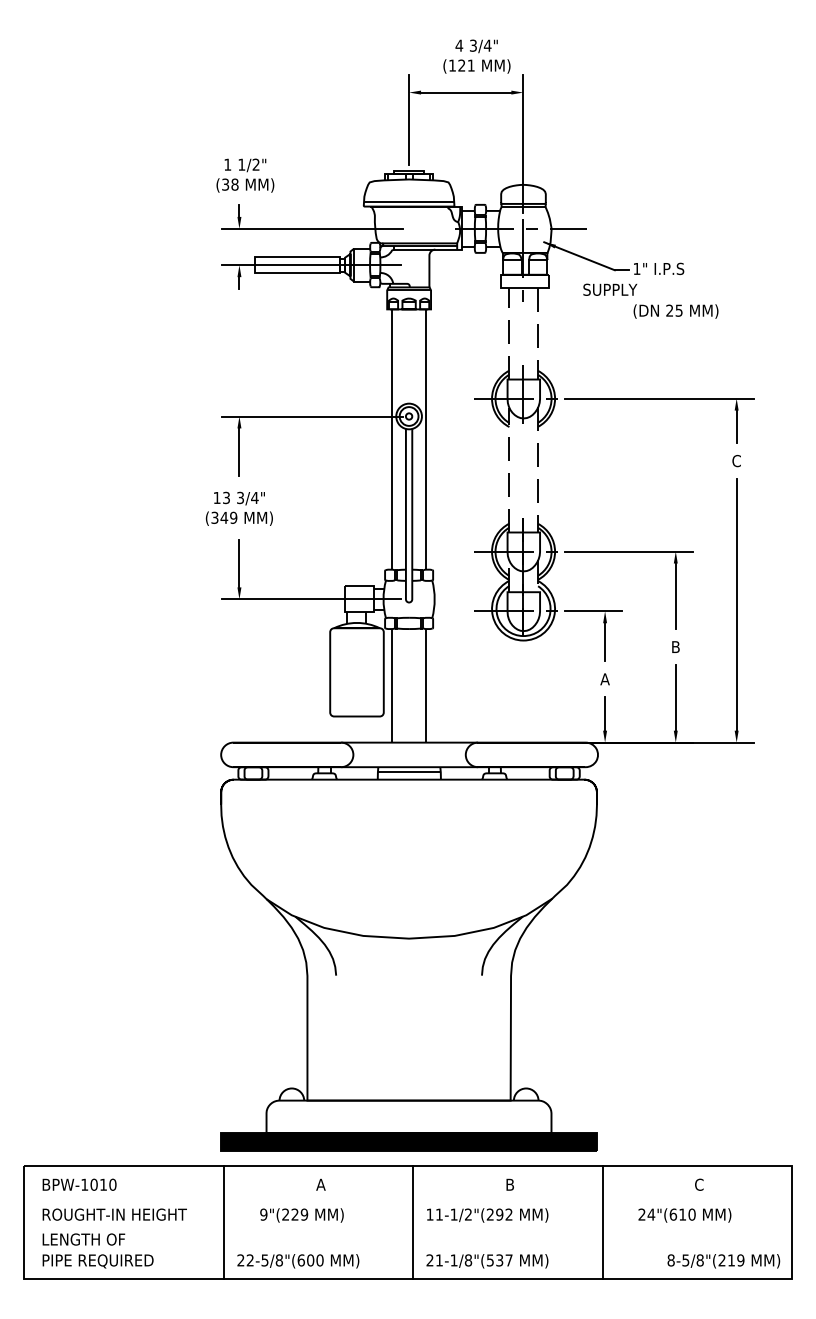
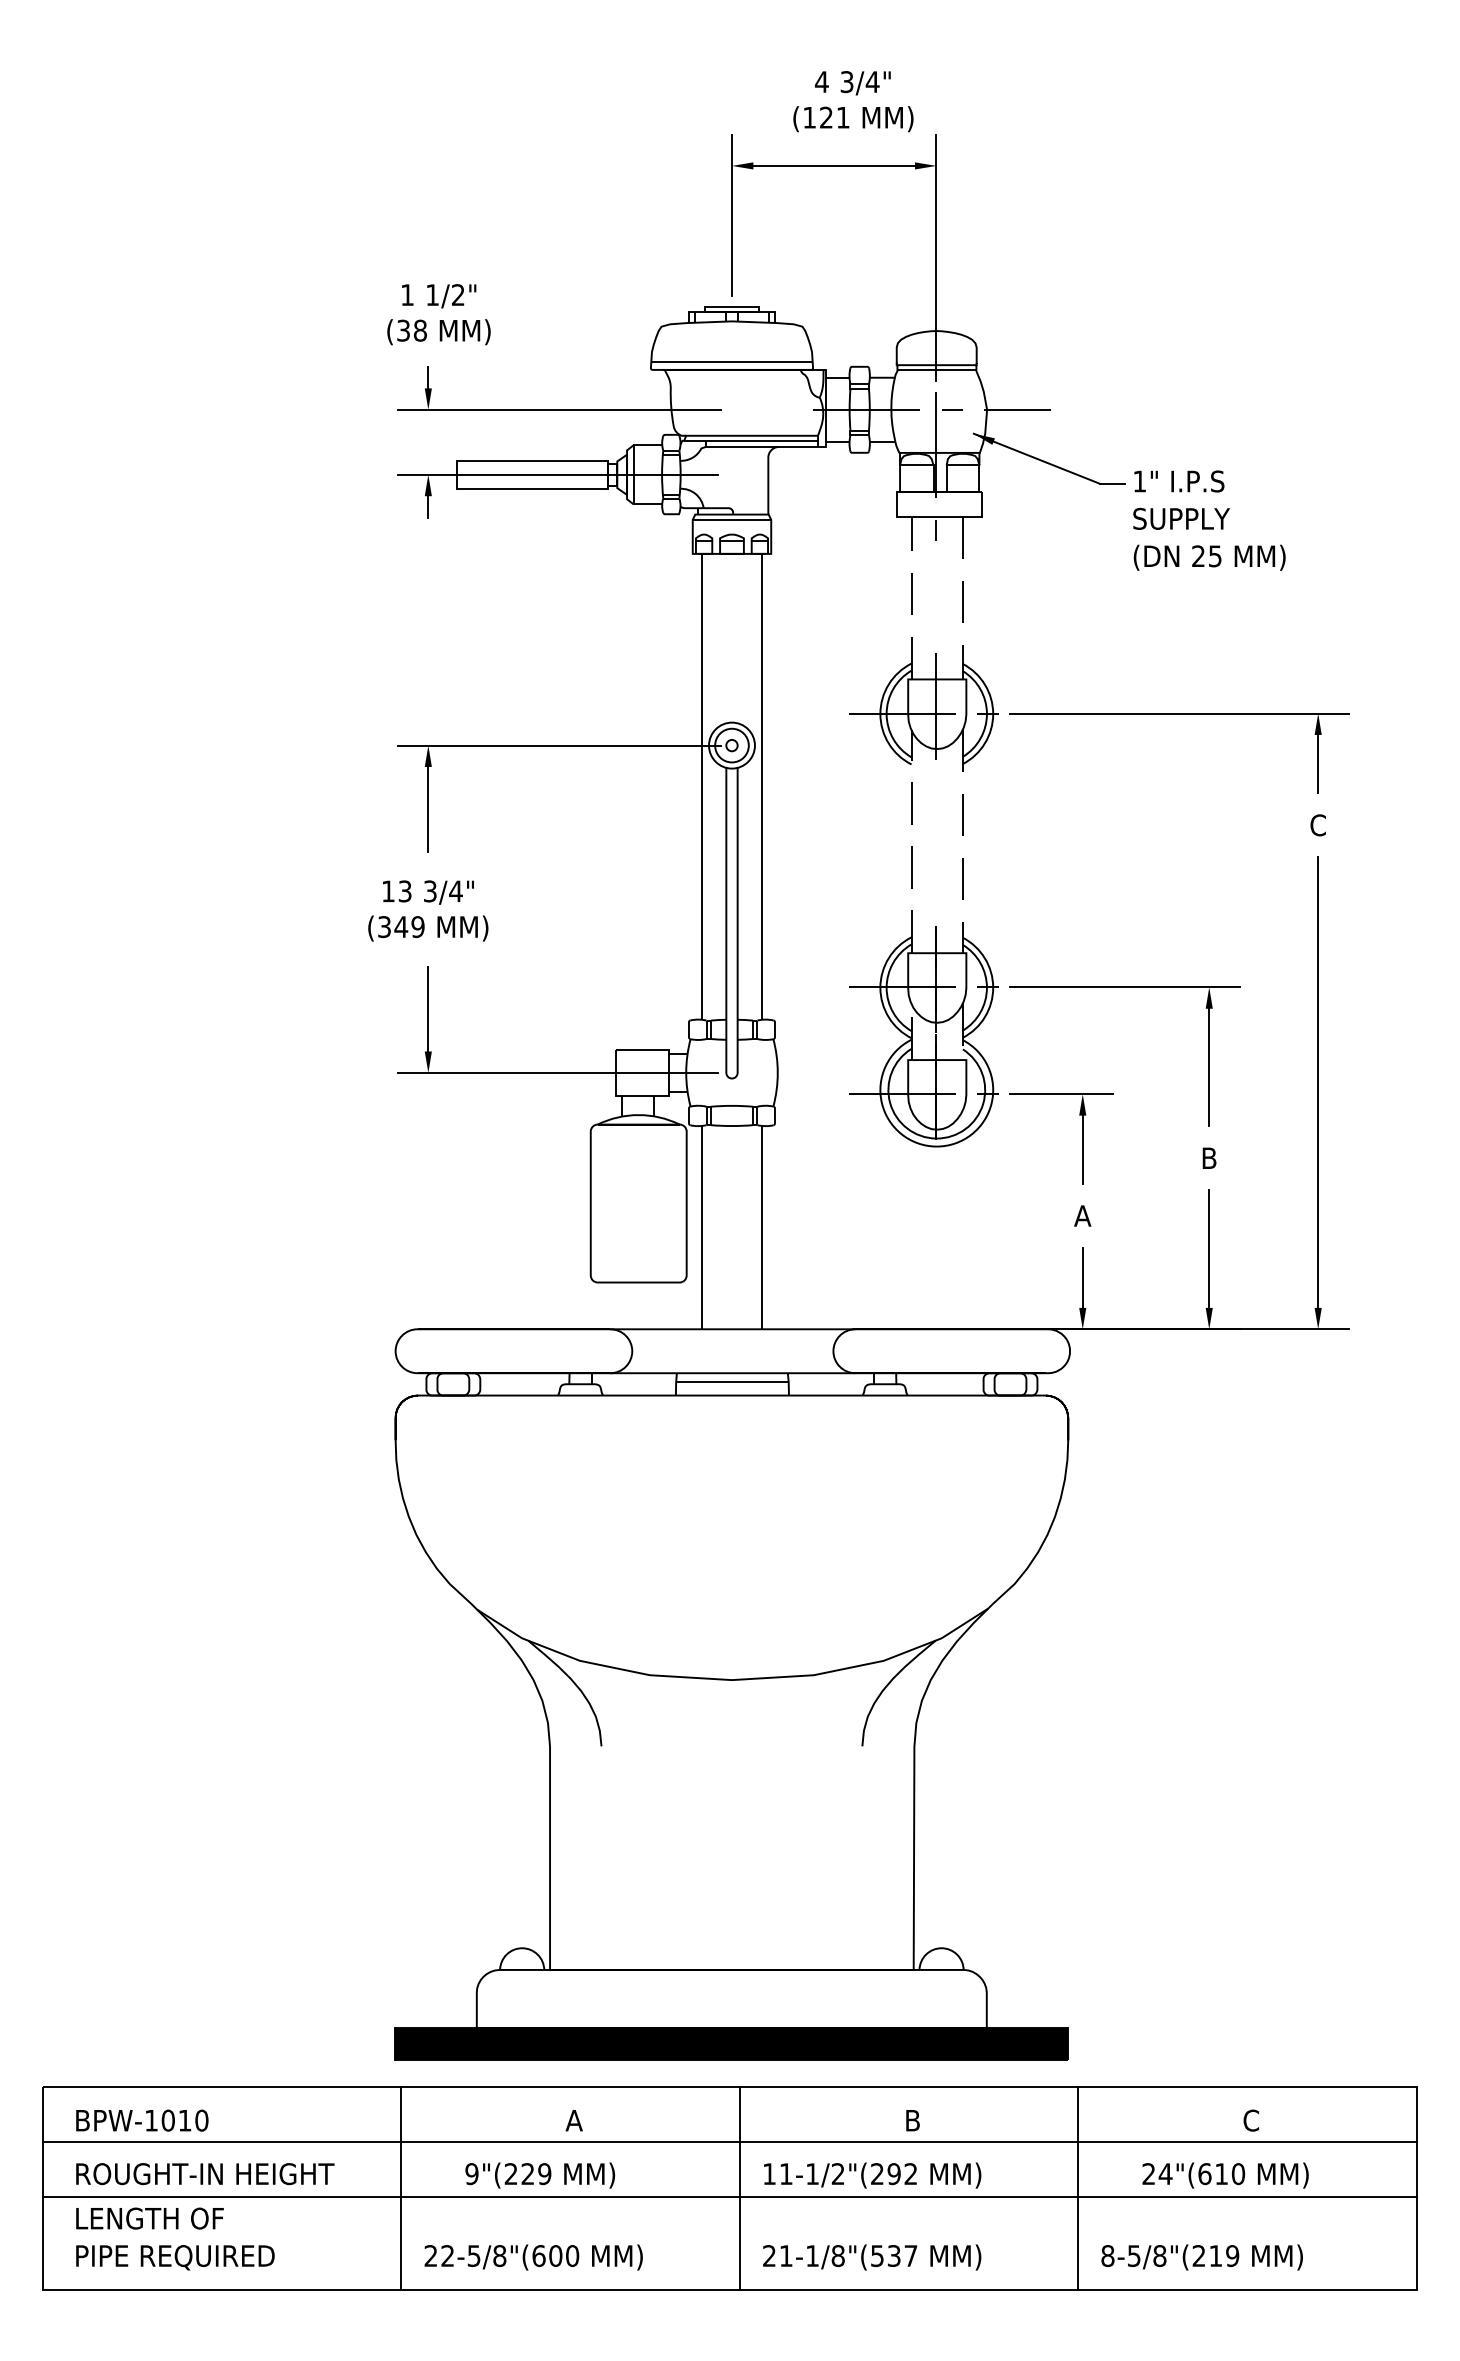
text: (610, 289) -> (1181, 518), moved
line: (407, 1196) -> (729, 2141), added
line: (407, 1227) -> (729, 2197), added
text: (723, 1261) -> (1201, 2257), moved

